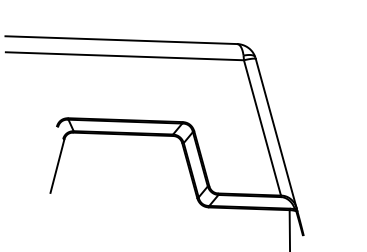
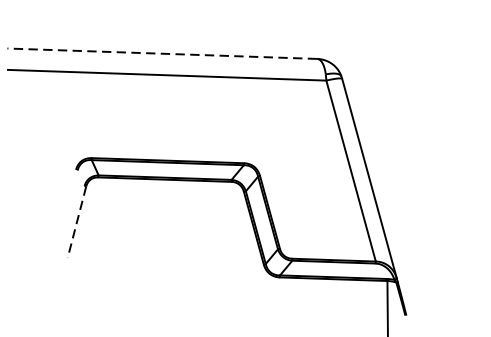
line: (121, 40) -> (162, 54), solid -> dashed
line: (57, 166) -> (77, 222), solid -> dashed

